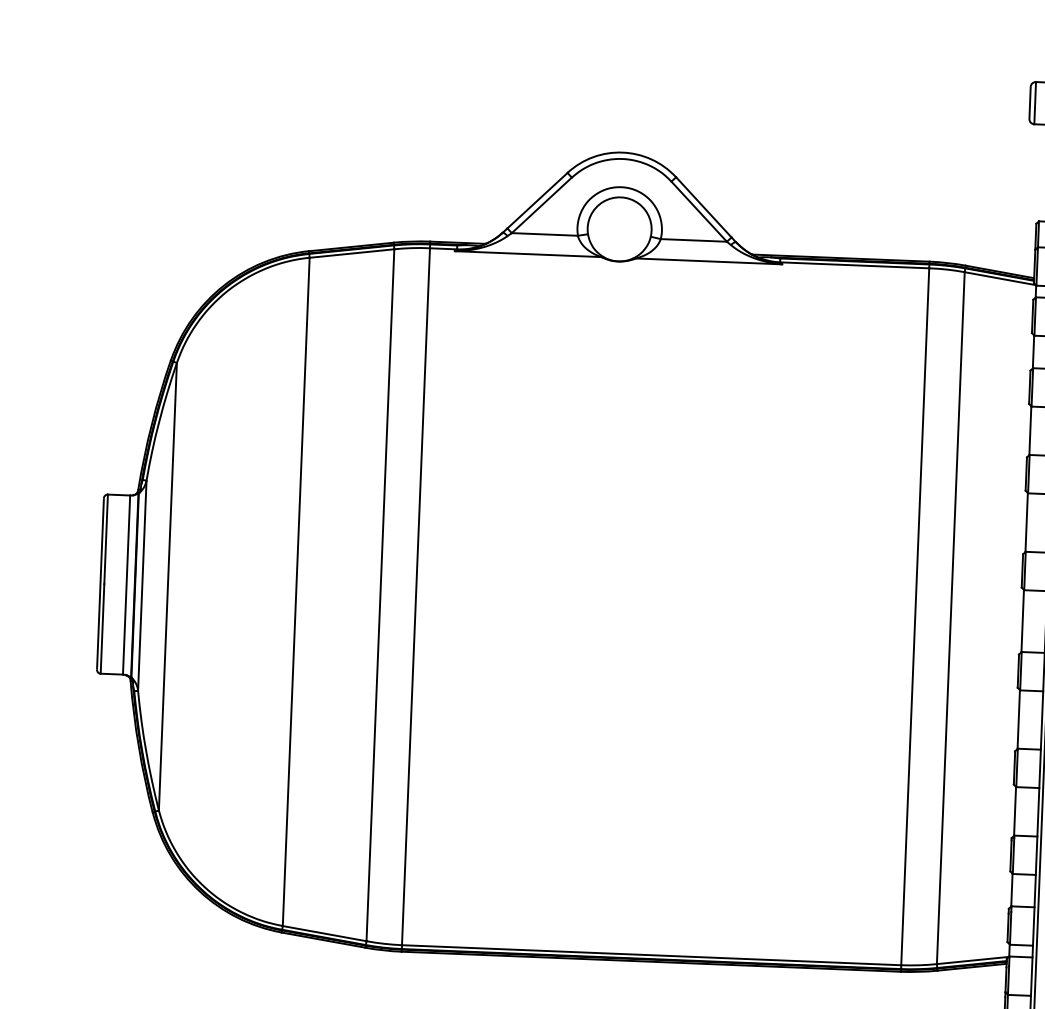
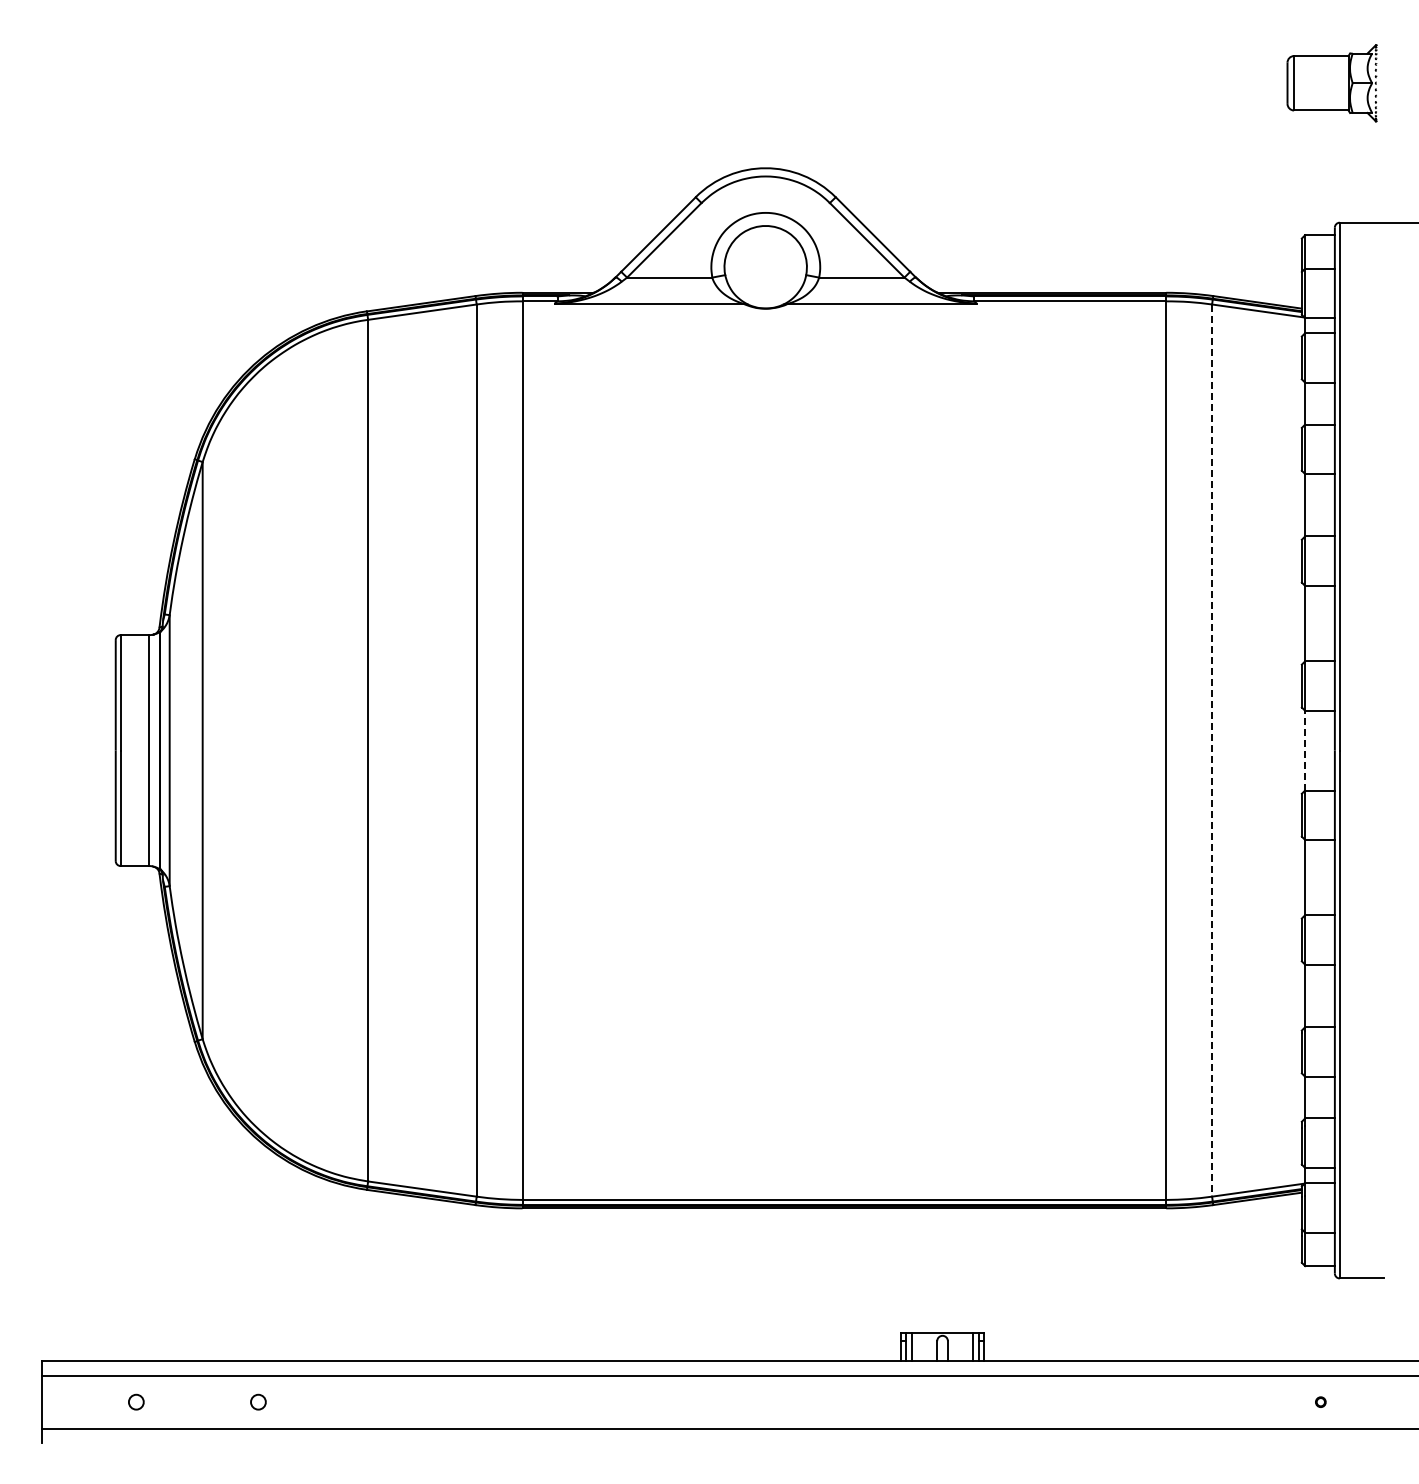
line: (951, 618) -> (1212, 751), solid -> dashed
line: (1022, 620) -> (1304, 750), solid -> dashed

